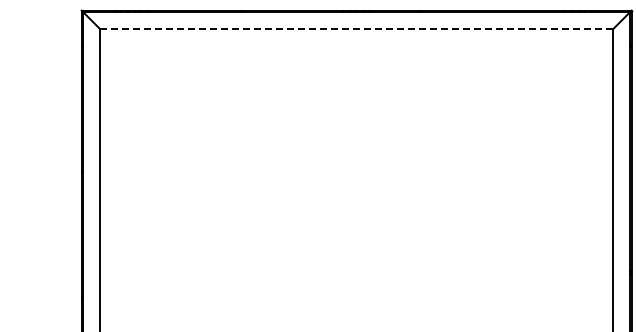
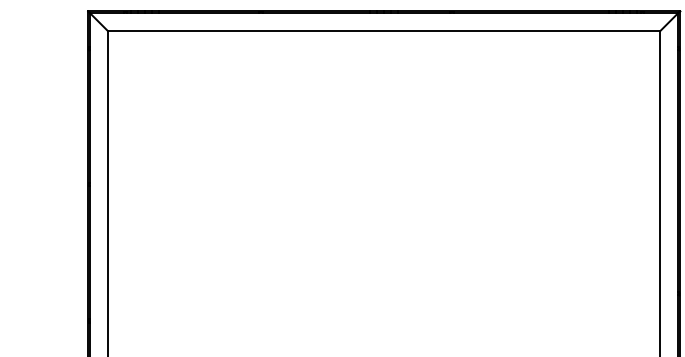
line: (356, 28) -> (383, 30), dashed -> solid

